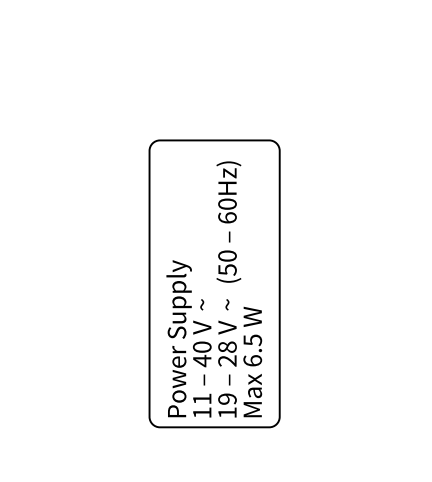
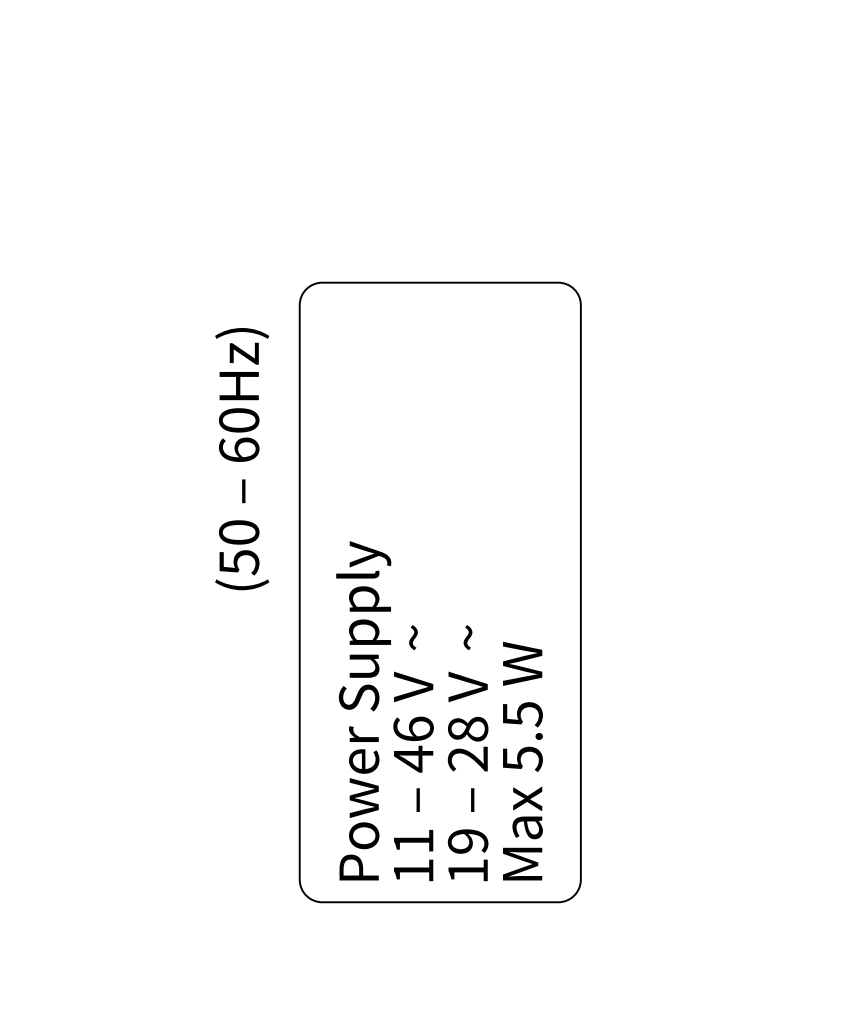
text: (228, 221) -> (241, 457), moved
text: (202, 346) -> (414, 727), 40 -> 46
text: (252, 360) -> (522, 757), 6.5 -> 5.5

